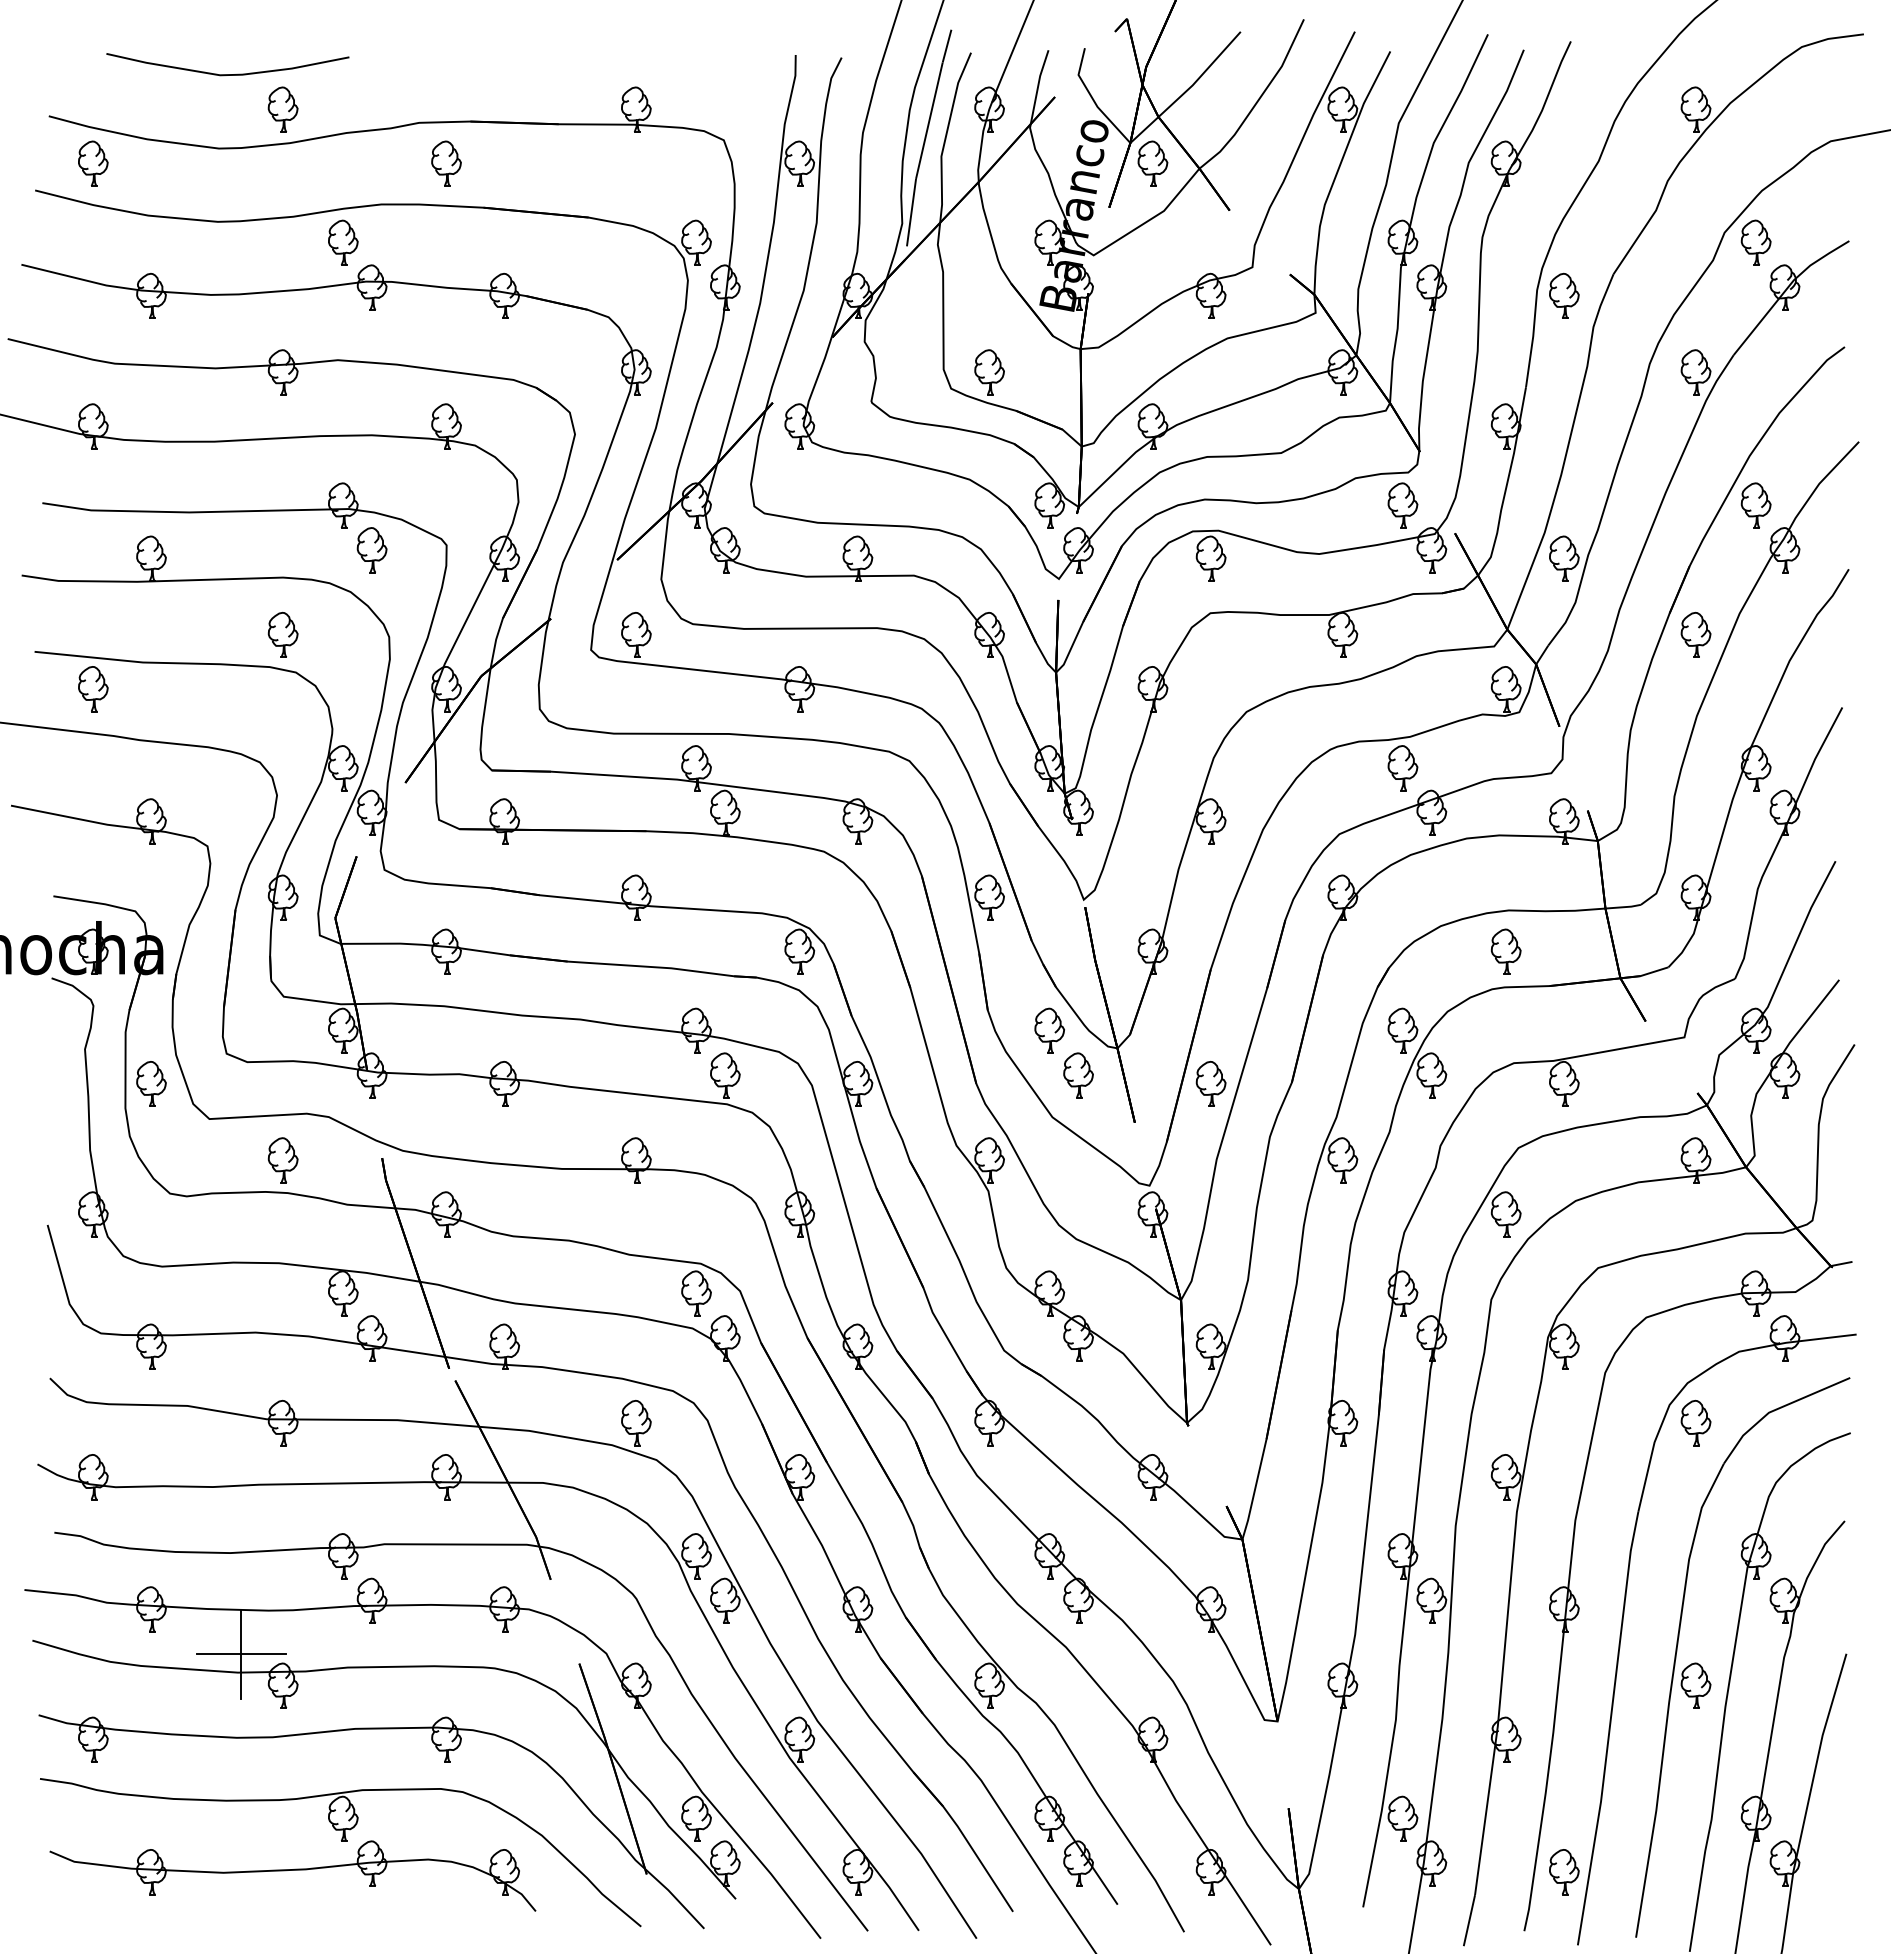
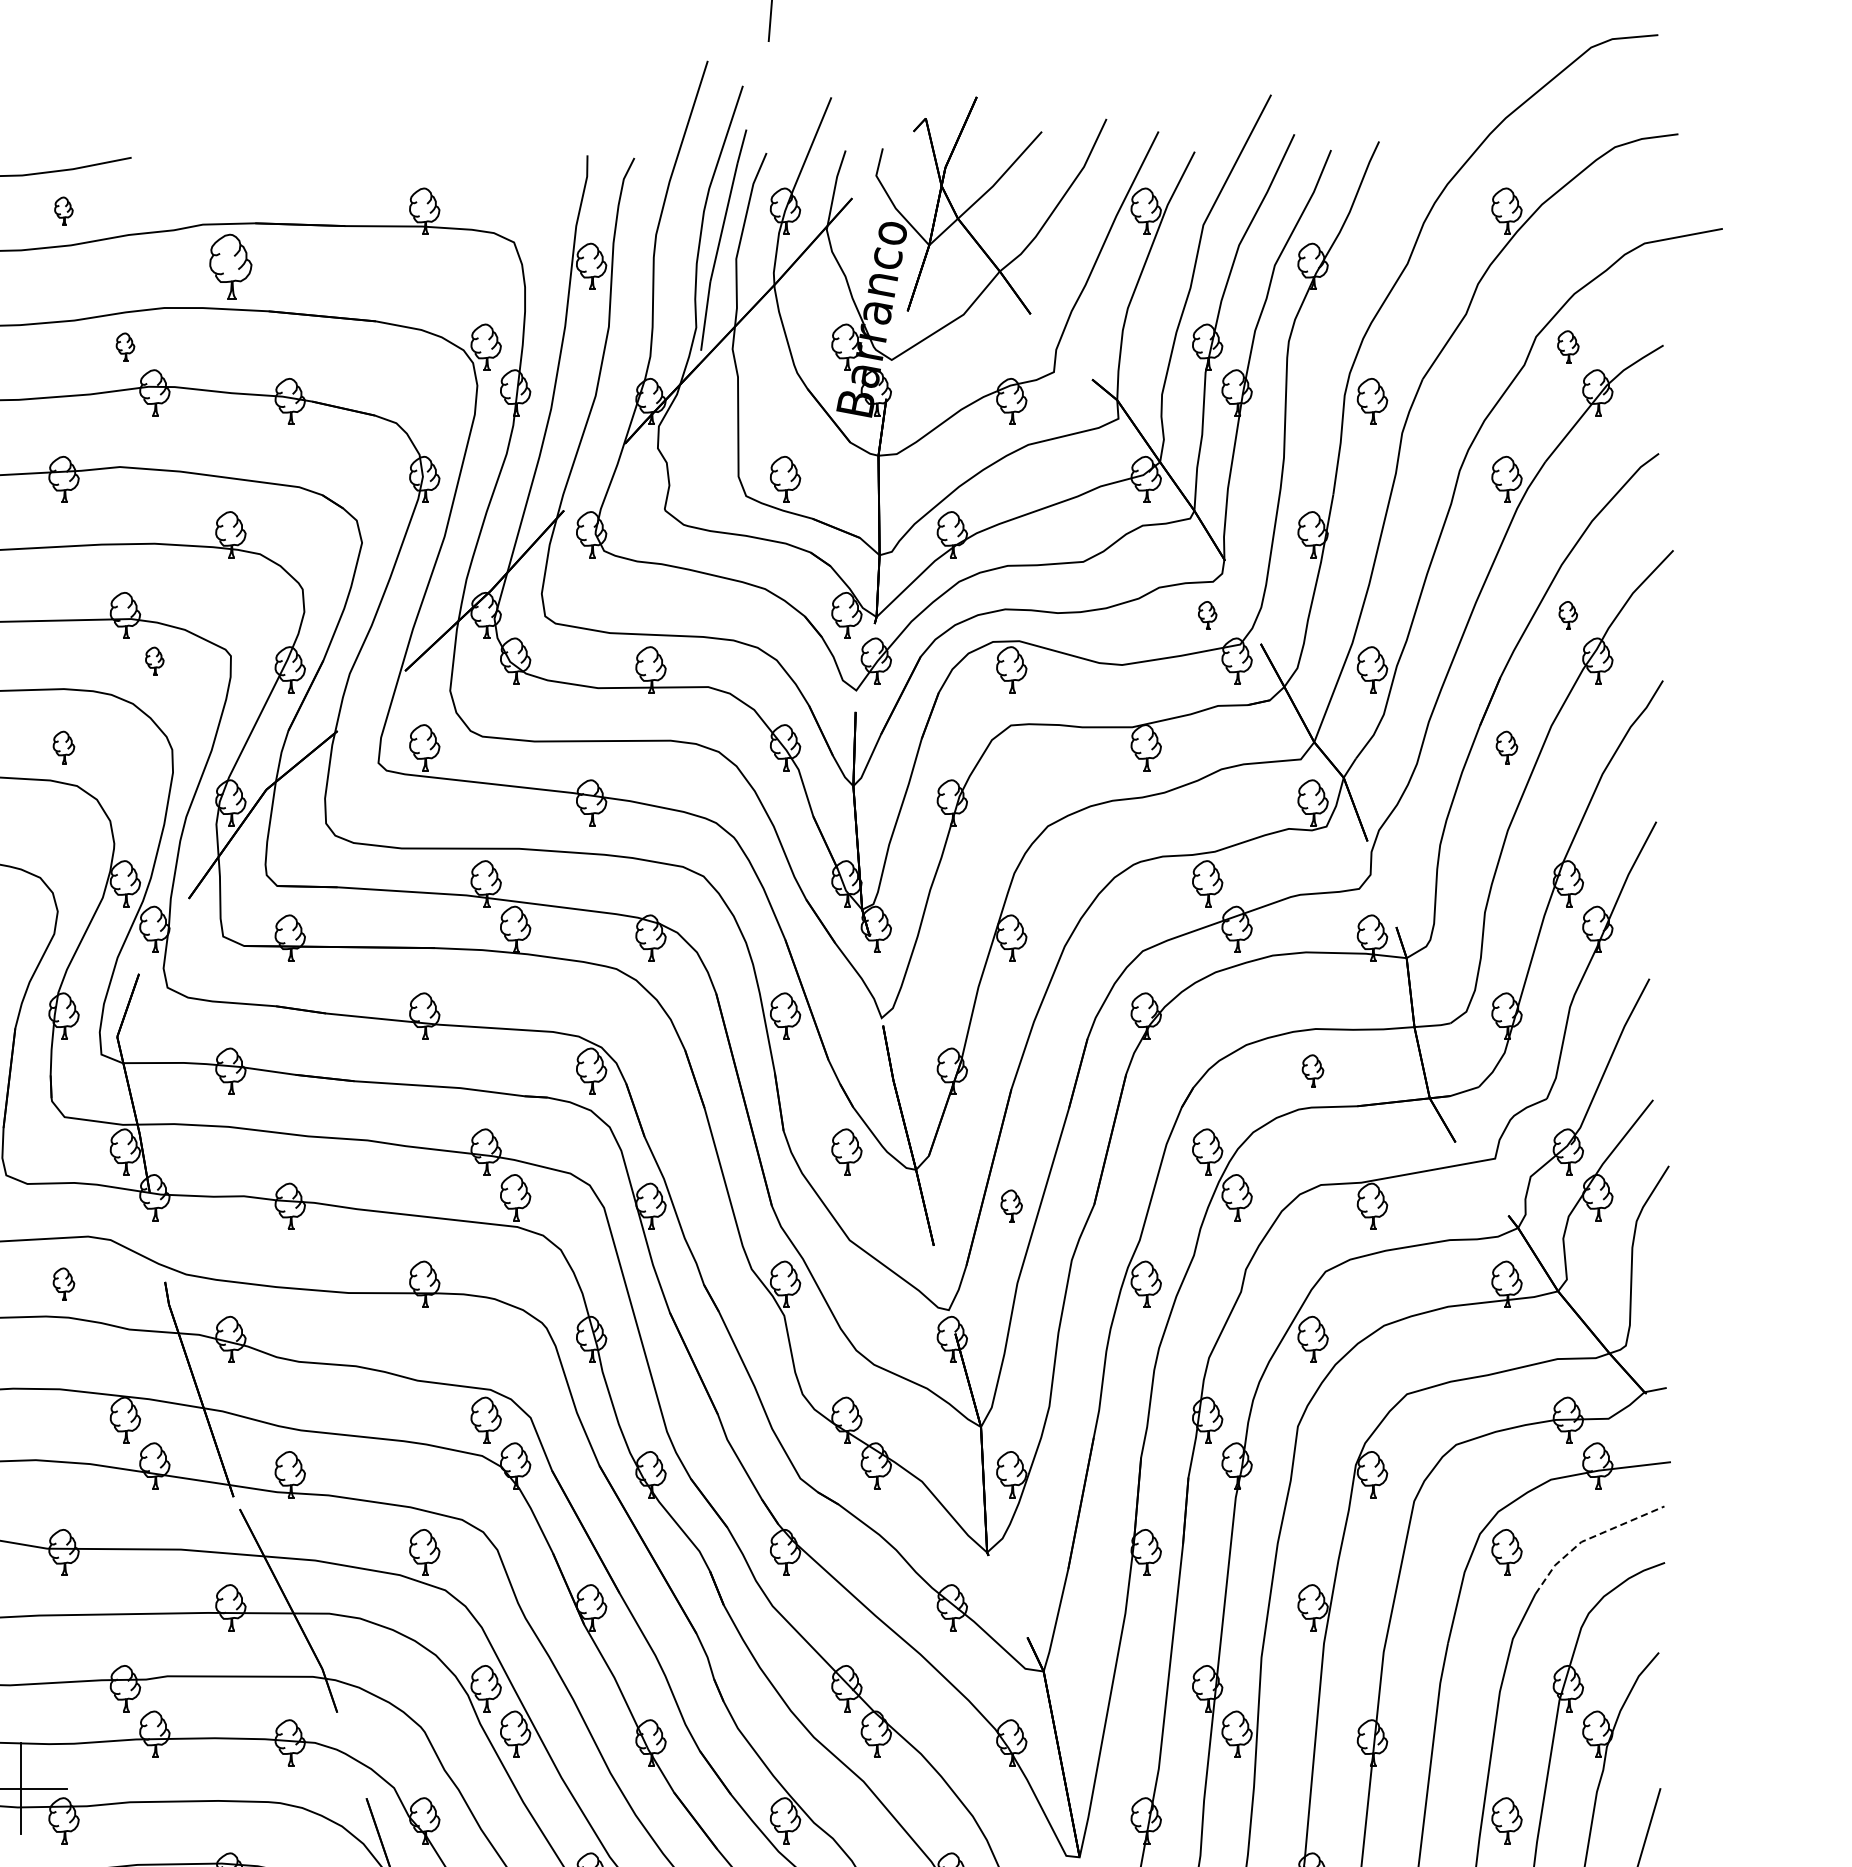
part: (282, 109) -> (63, 211), size x0.6
part: (446, 163) -> (230, 266), size x1.4
part: (1152, 163) -> (951, 266), removed
part: (343, 242) -> (125, 346), size x0.6
part: (1755, 242) -> (1567, 346), size x0.7
part: (1402, 505) -> (1207, 615), size x0.6
part: (1755, 505) -> (1567, 615), size x0.6
part: (371, 550) -> (154, 661), size x0.6
part: (282, 634) -> (63, 747), size x0.7
part: (1695, 634) -> (1506, 747), size x0.7
part: (1505, 951) -> (1312, 1070), size x0.7
part: (1078, 1075) -> (876, 1197), removed
part: (1210, 1083) -> (1011, 1205), size x0.7
part: (282, 1160) -> (63, 1284), size x0.7
line: (1777, 1409) -> (1590, 1538), solid -> dashed

